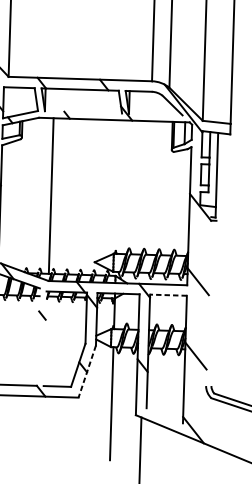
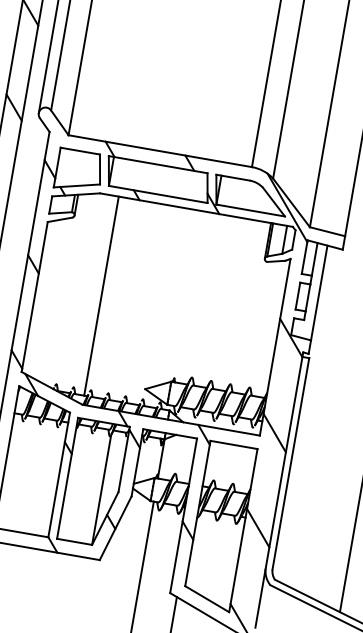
line: (82, 112) -> (157, 194), added
line: (155, 114) -> (250, 210), added
line: (168, 294) -> (234, 444), dashed -> solid
line: (213, 303) -> (290, 463), added
line: (208, 324) -> (279, 489), added
line: (38, 336) -> (59, 474), added
line: (44, 338) -> (67, 477), added
line: (72, 343) -> (101, 489), added
line: (87, 371) -> (115, 528), dashed -> solid
line: (165, 416) -> (207, 599), added

